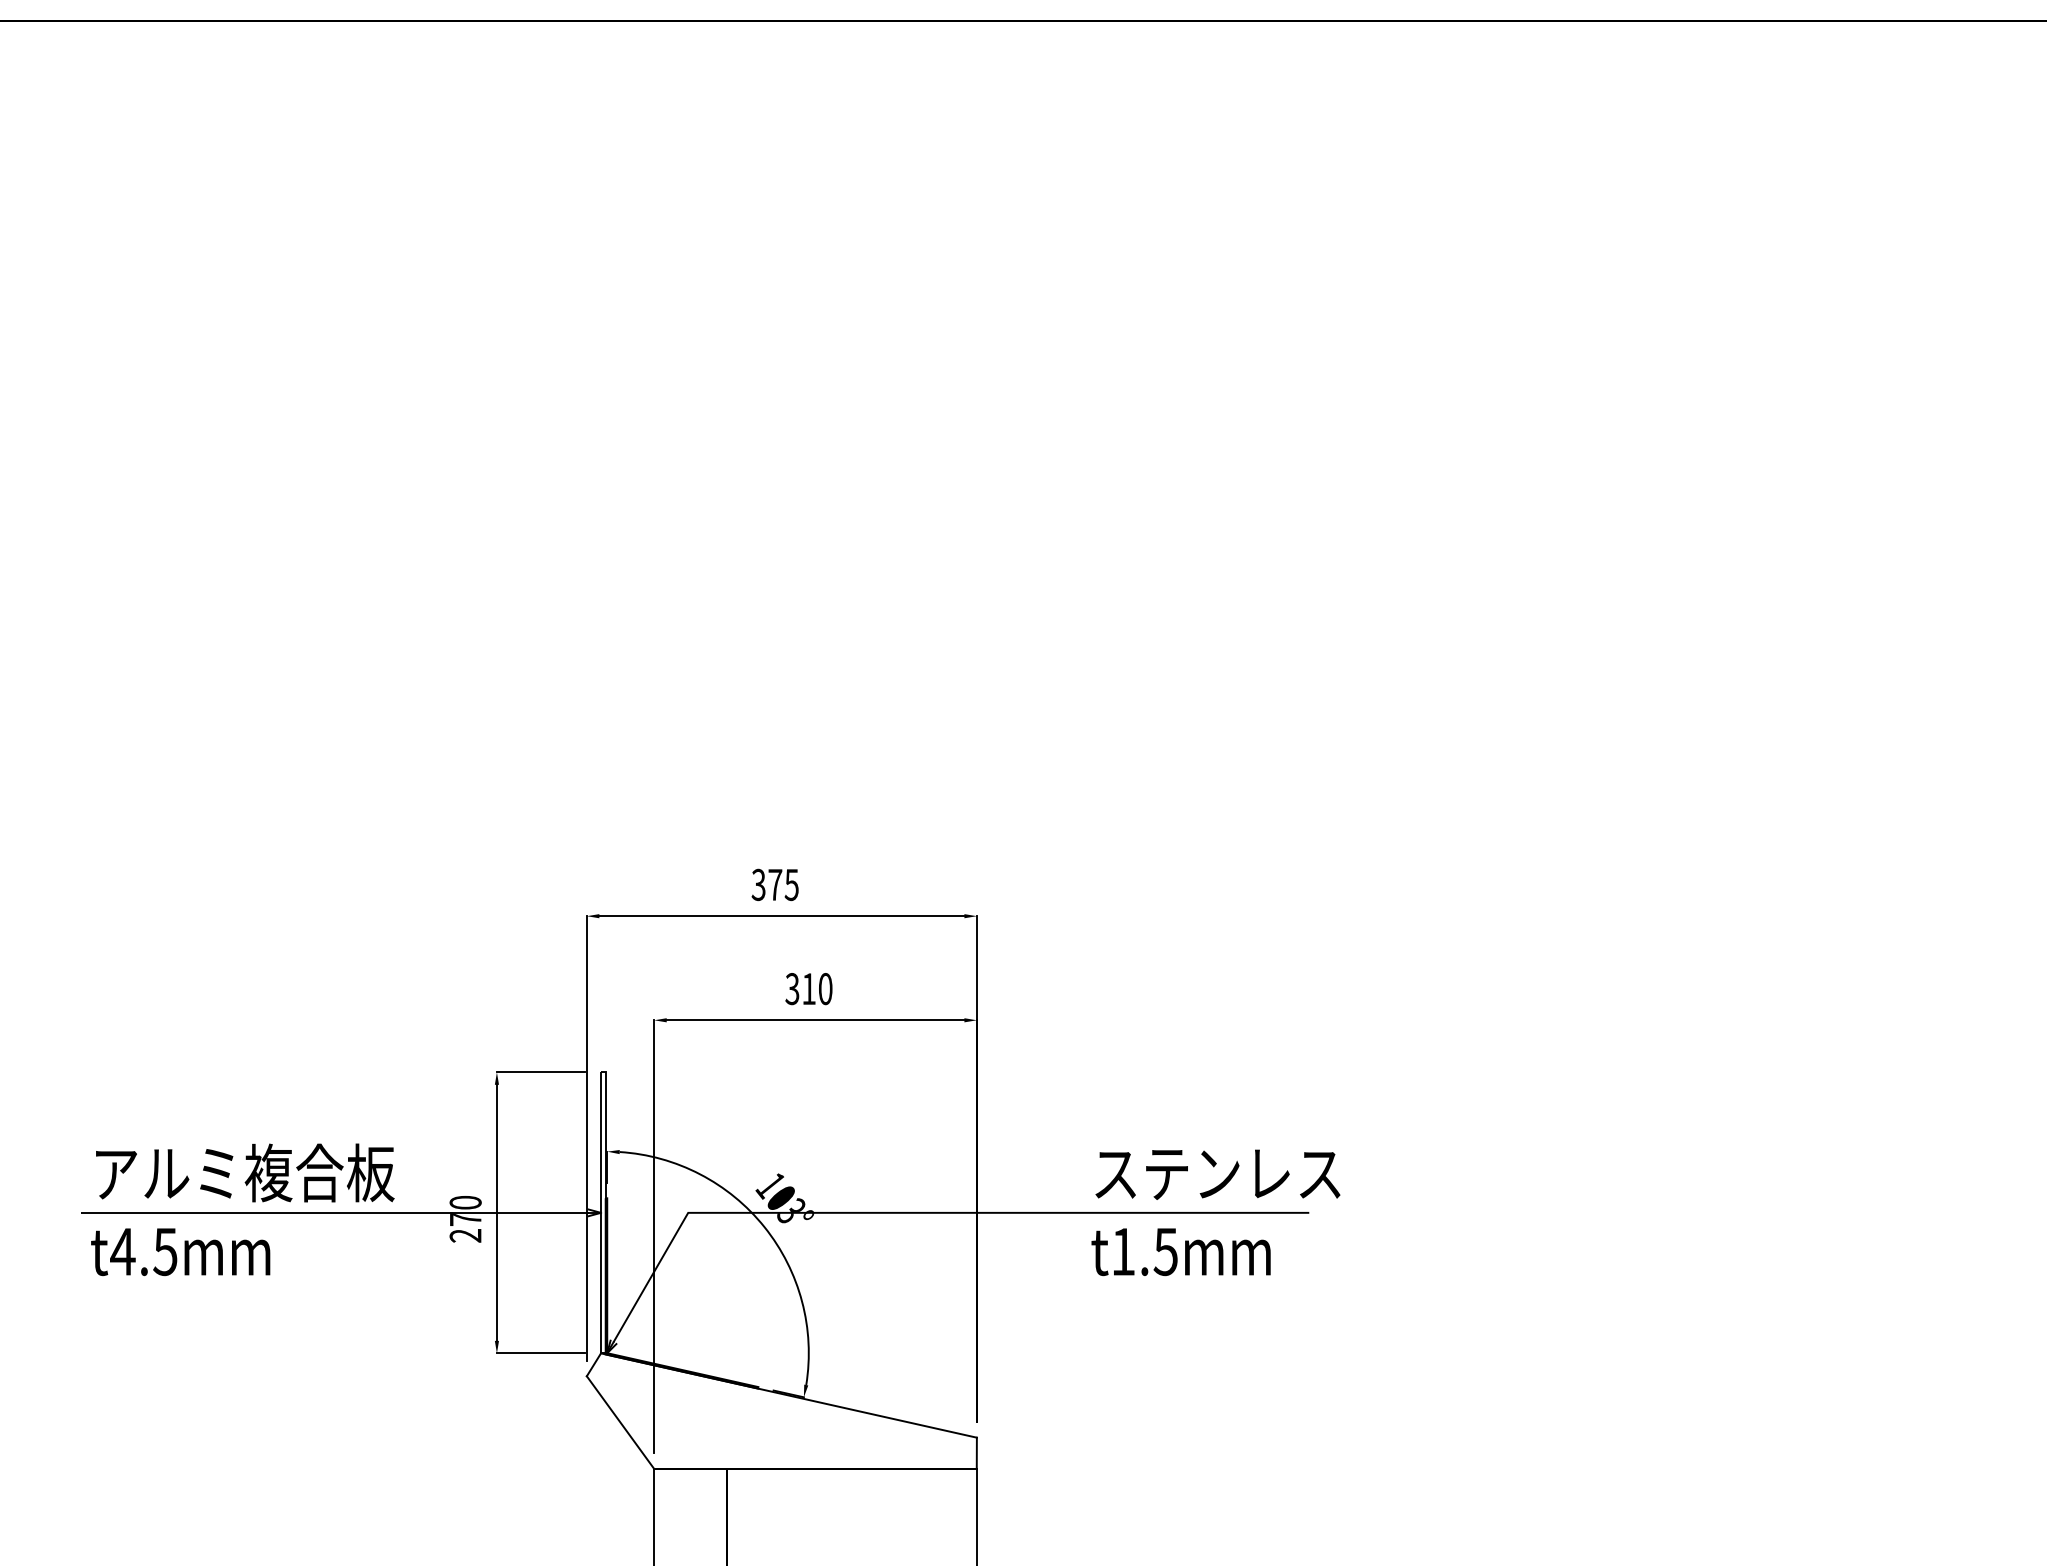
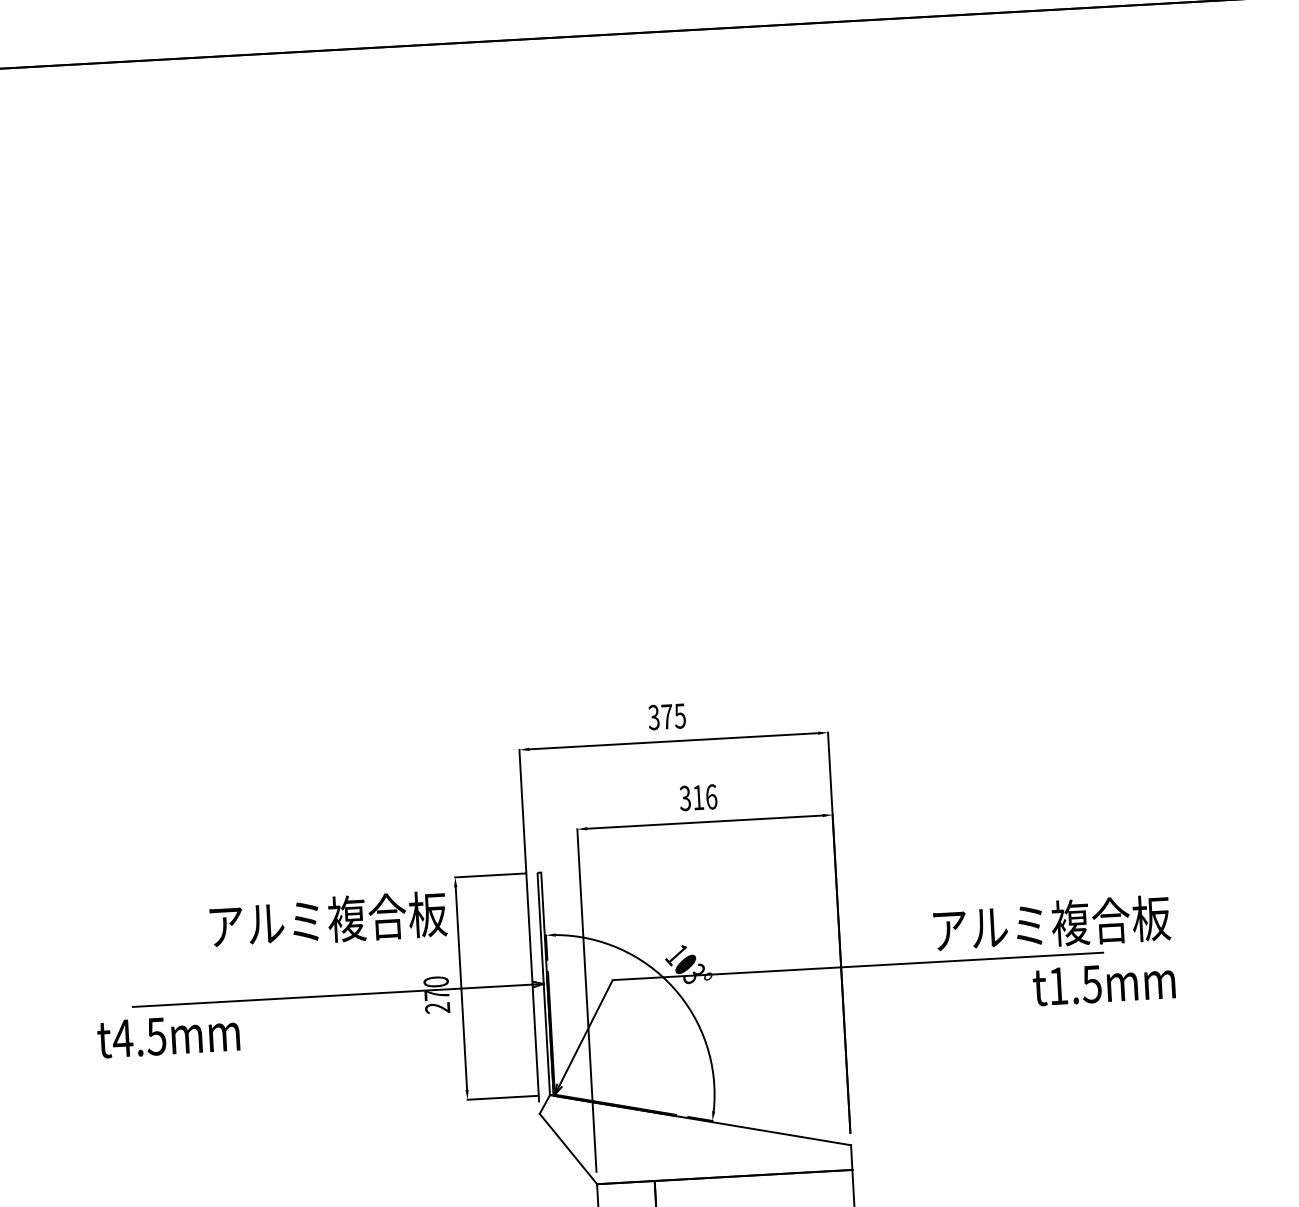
text: (825, 989) -> (711, 797), 310 -> 316
text: (245, 1172) -> (328, 919), moved
text: (1245, 1172) -> (1051, 923), ステンレス -> アルミ複合板
text: (180, 1252) -> (168, 1036), moved
text: (1180, 1252) -> (1103, 984), moved

